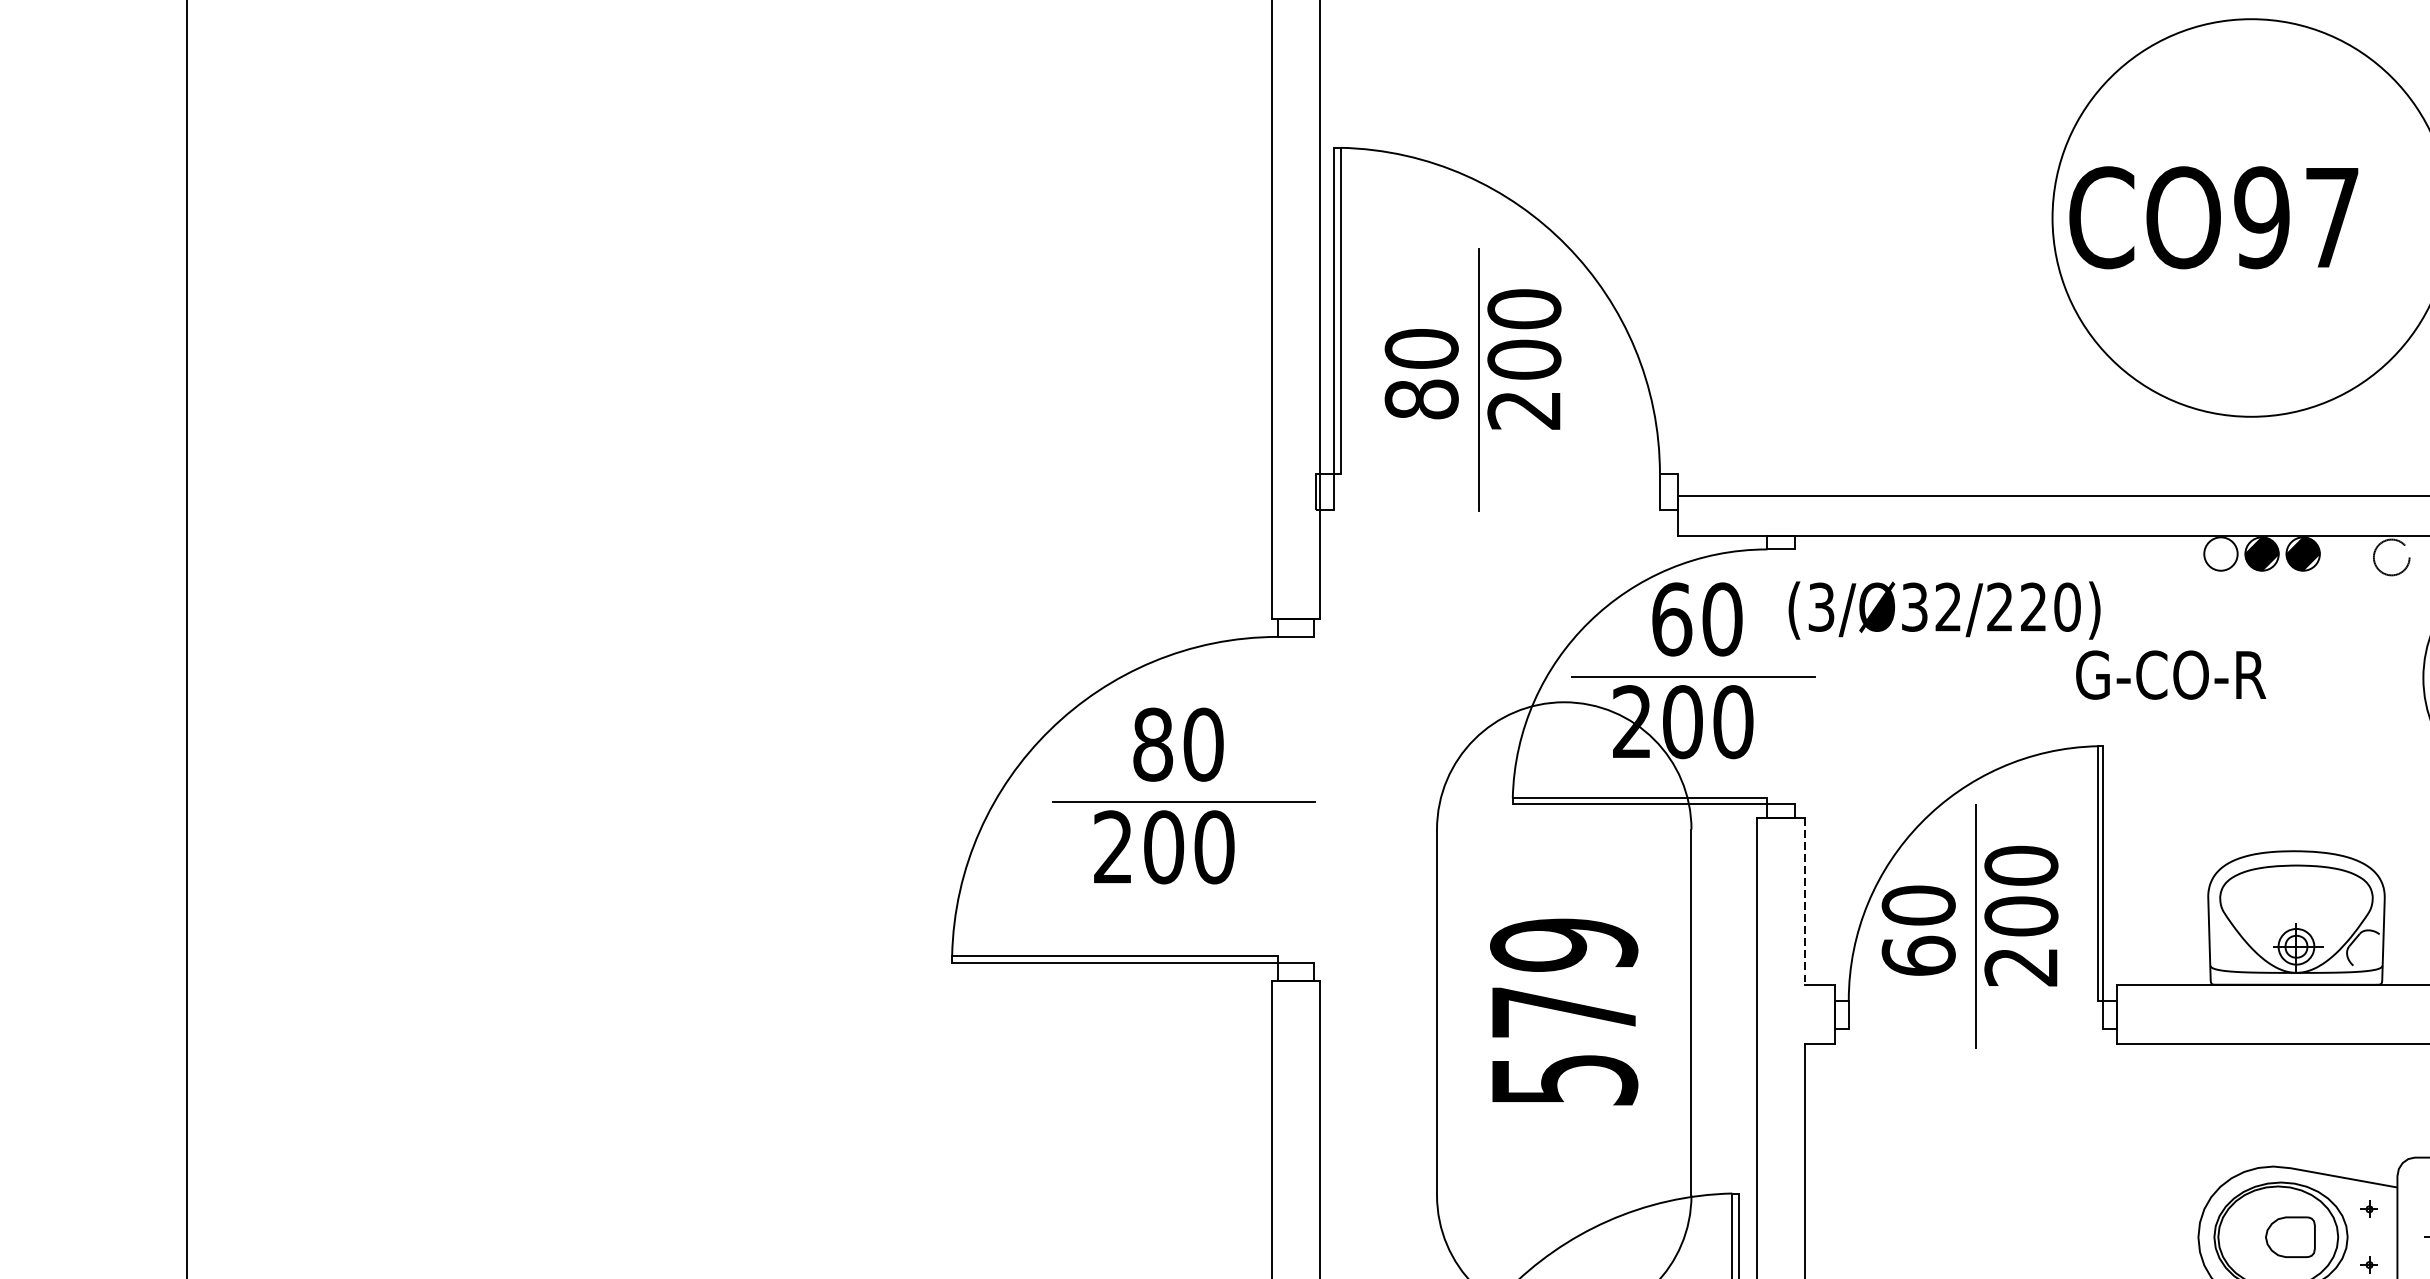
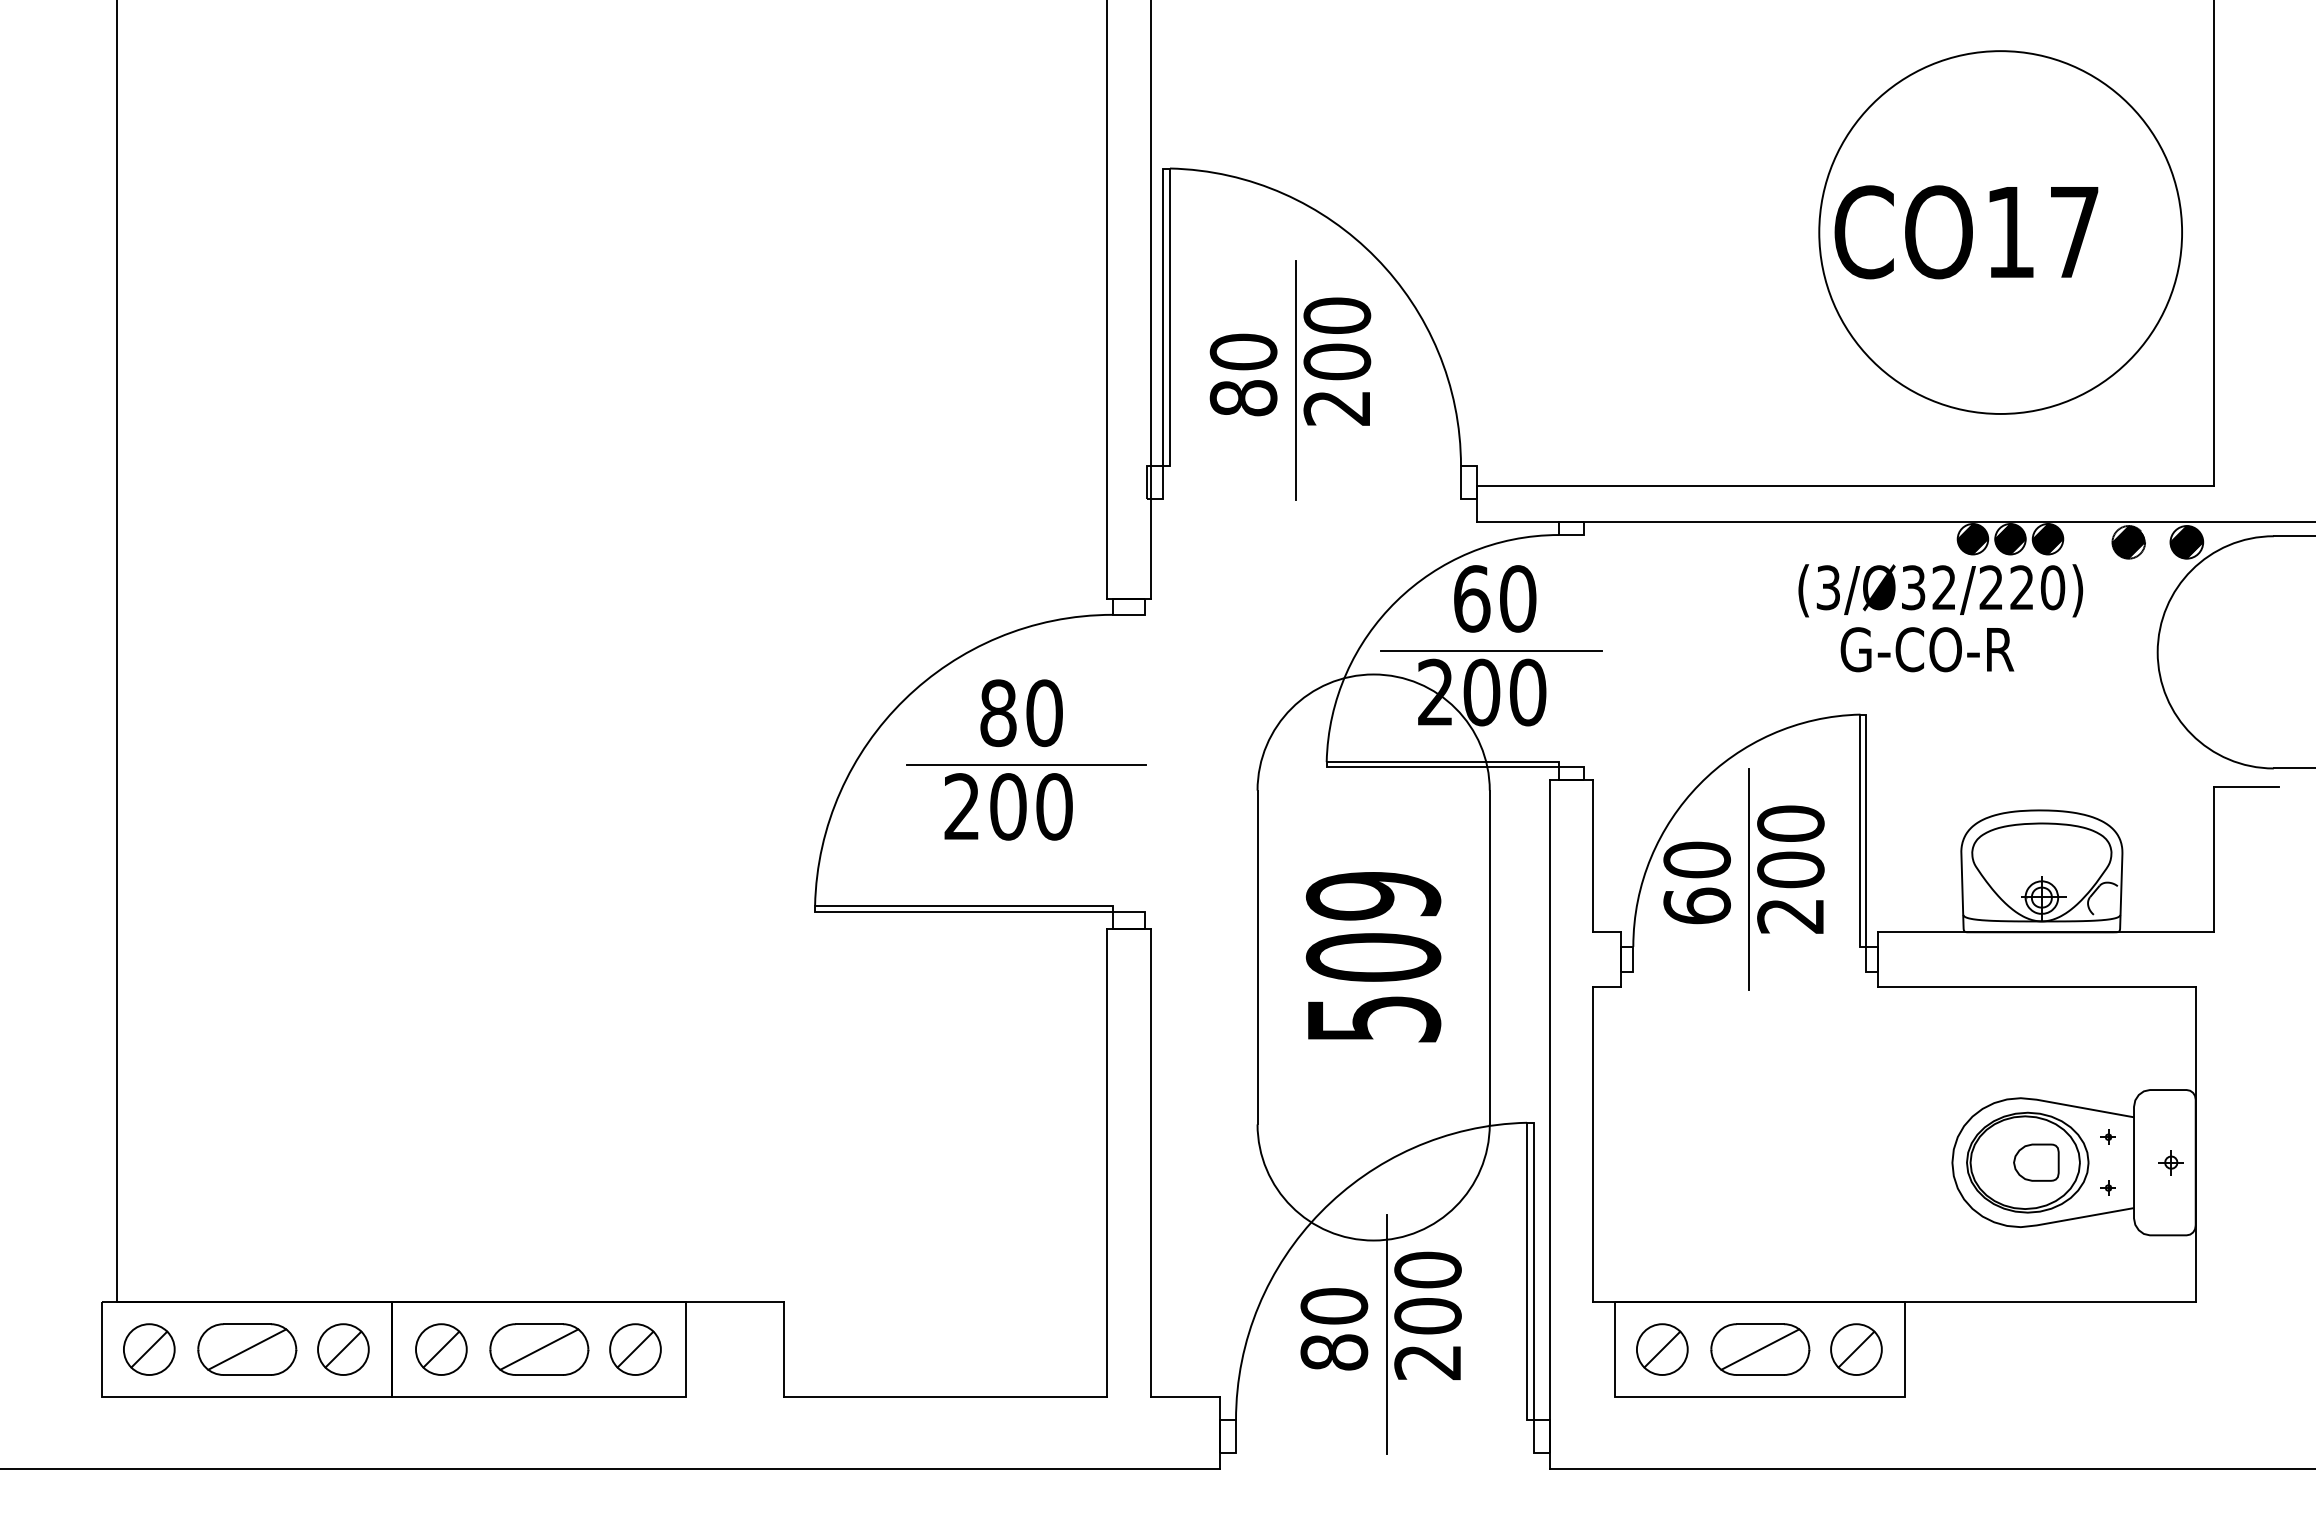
text: (2262, 217) -> (2010, 232), CO97 -> CO17
hatch: (2220, 554) -> (1972, 539), added
hatch: (2391, 557) -> (2128, 542), added
text: (1944, 610) -> (1940, 590), moved
line: (1805, 901) -> (1593, 856), dashed -> solid
text: (1564, 1012) -> (1373, 957), 579 -> 509

